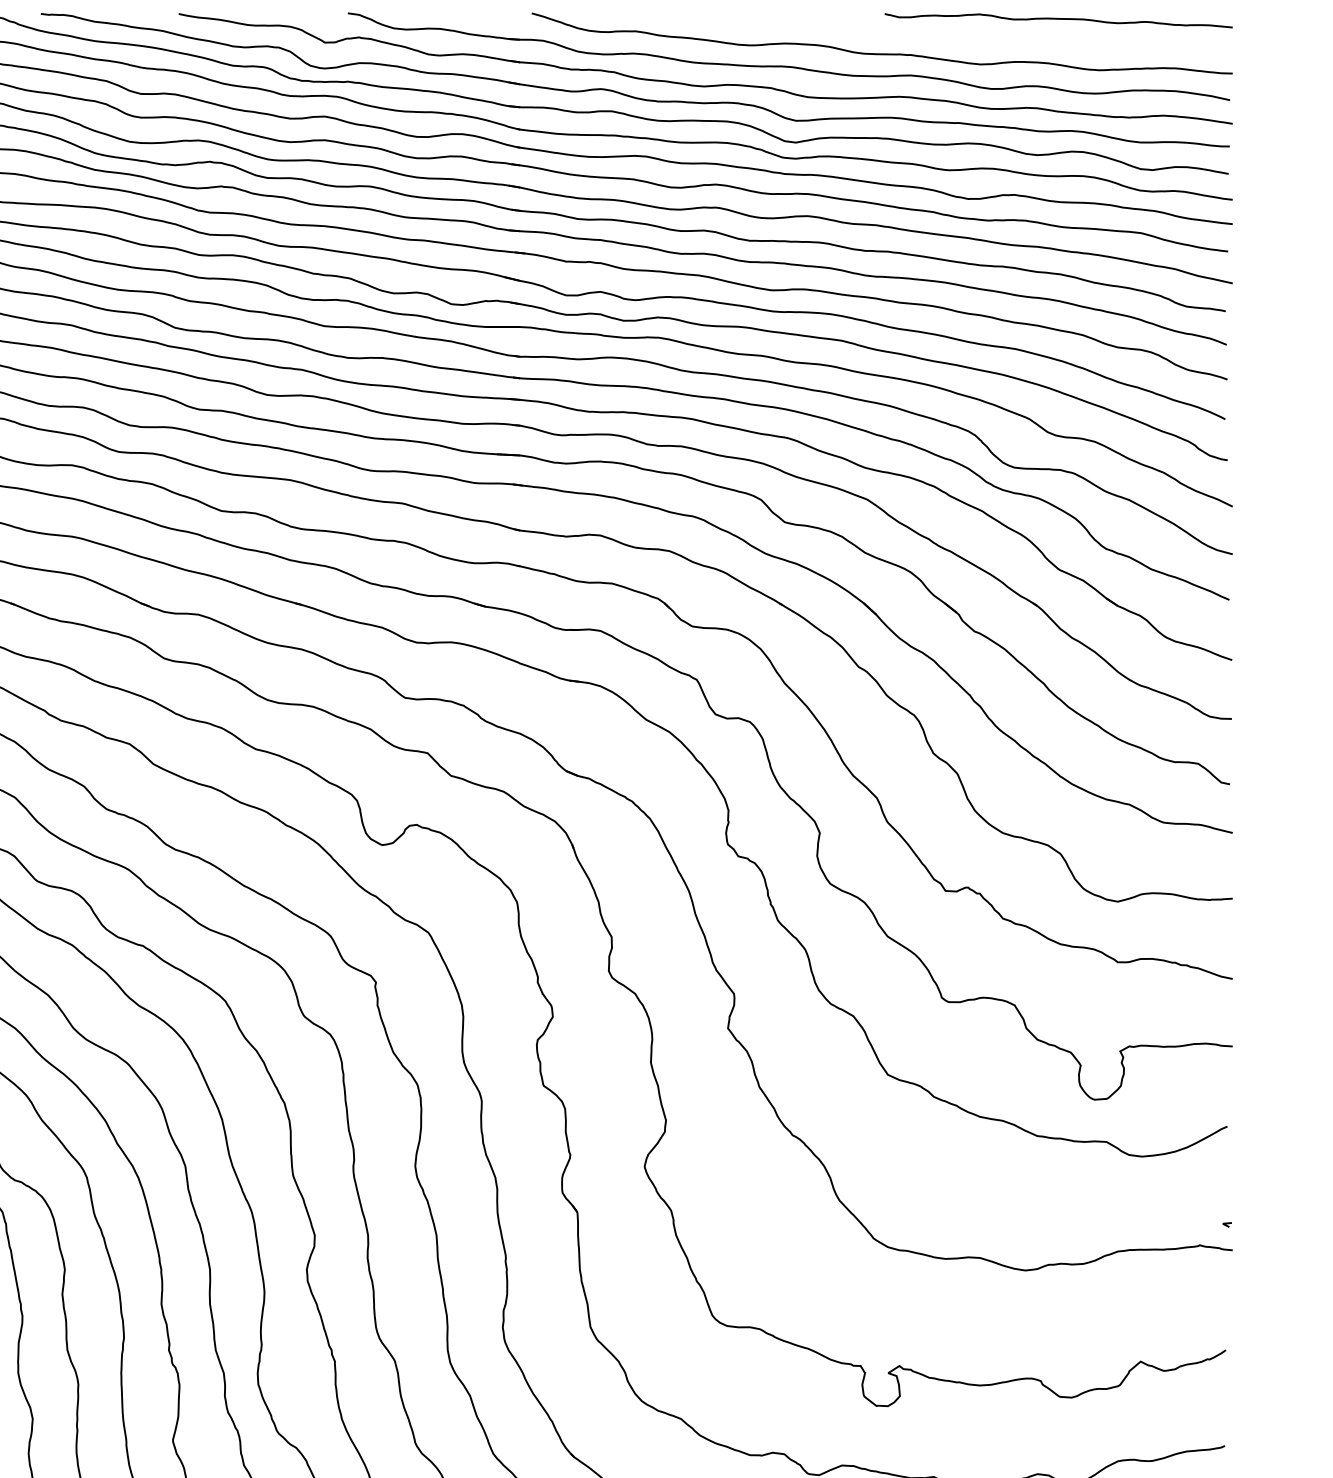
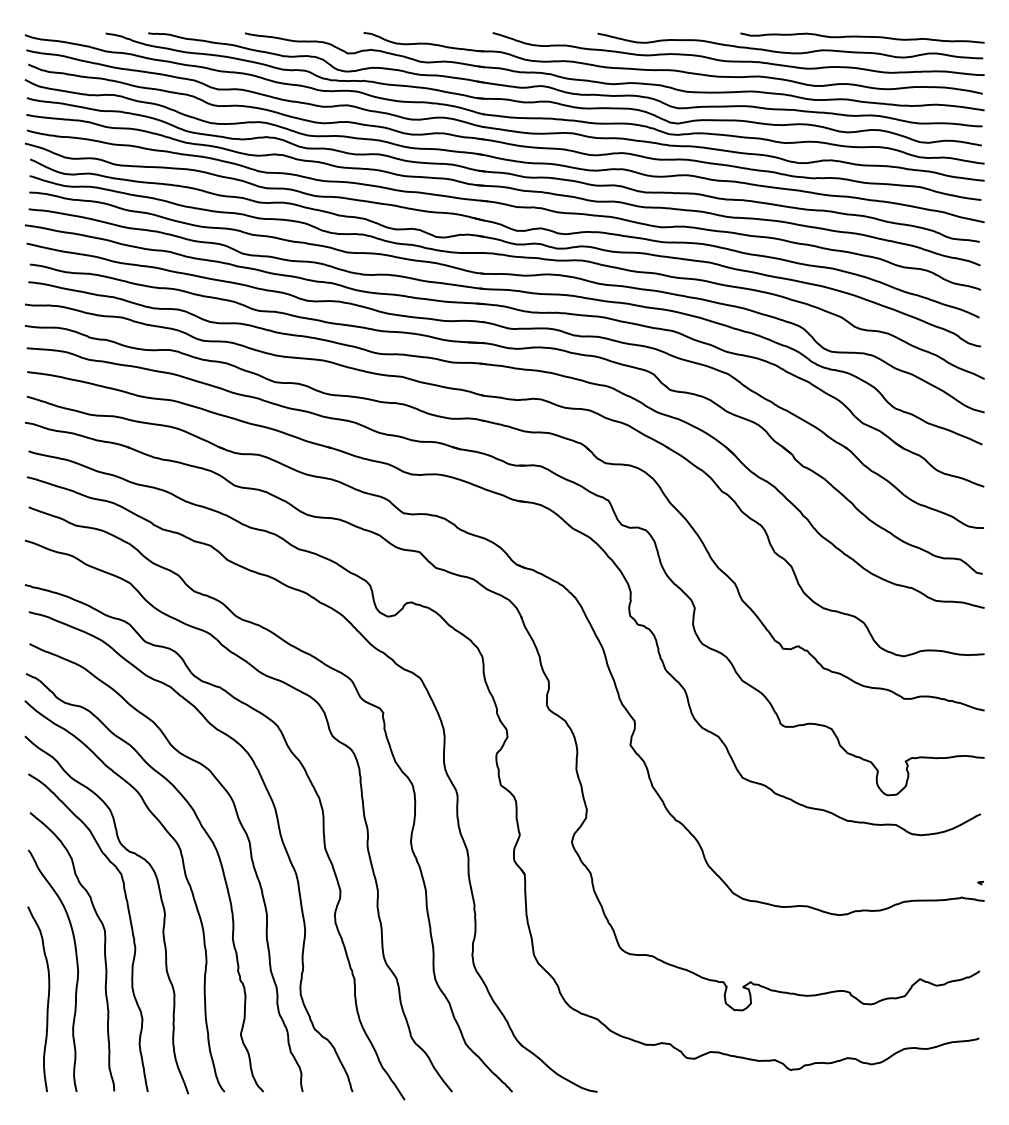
curve: (956, 41) -> (790, 52), added

